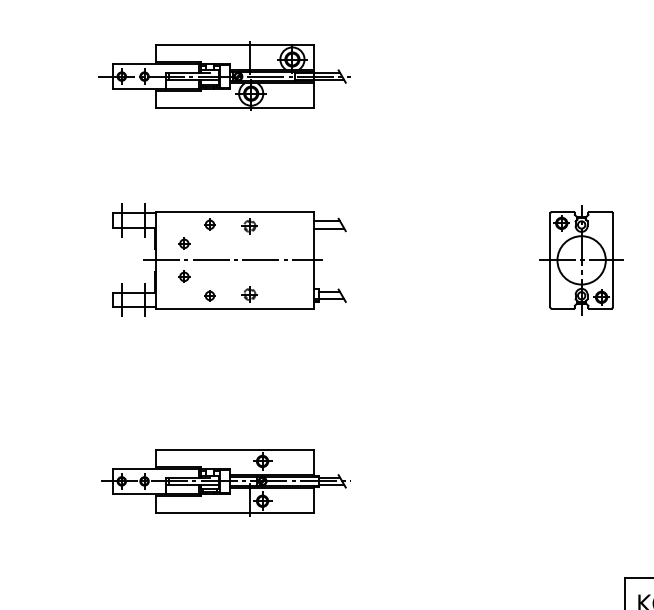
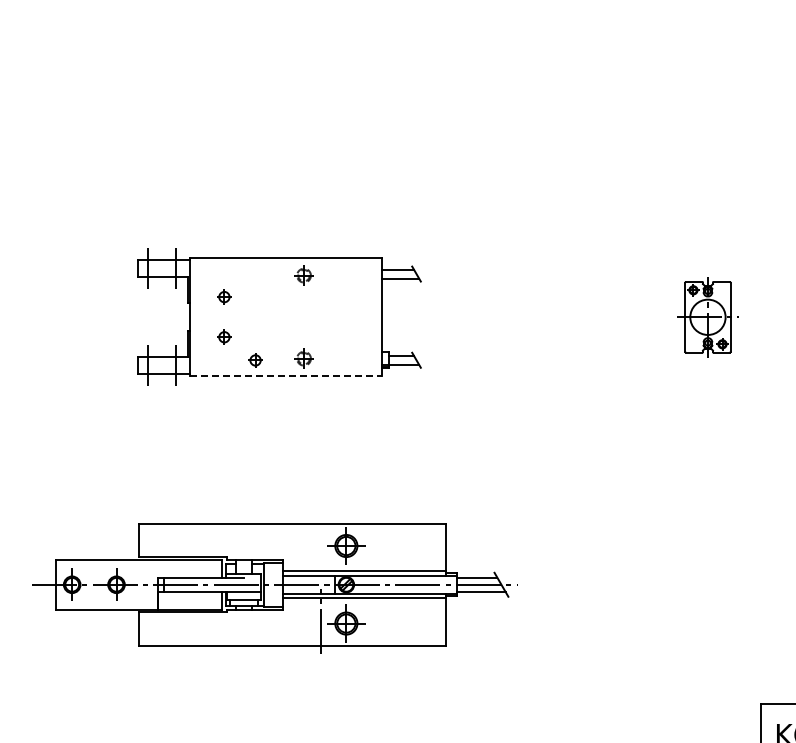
part: (223, 75) -> (272, 92), removed
part: (209, 224) -> (255, 273), removed
line: (232, 260) -> (283, 317), removed
part: (581, 260) -> (707, 317), size x0.6
line: (235, 309) -> (286, 376), solid -> dashed
part: (225, 483) -> (274, 588), size x1.6

